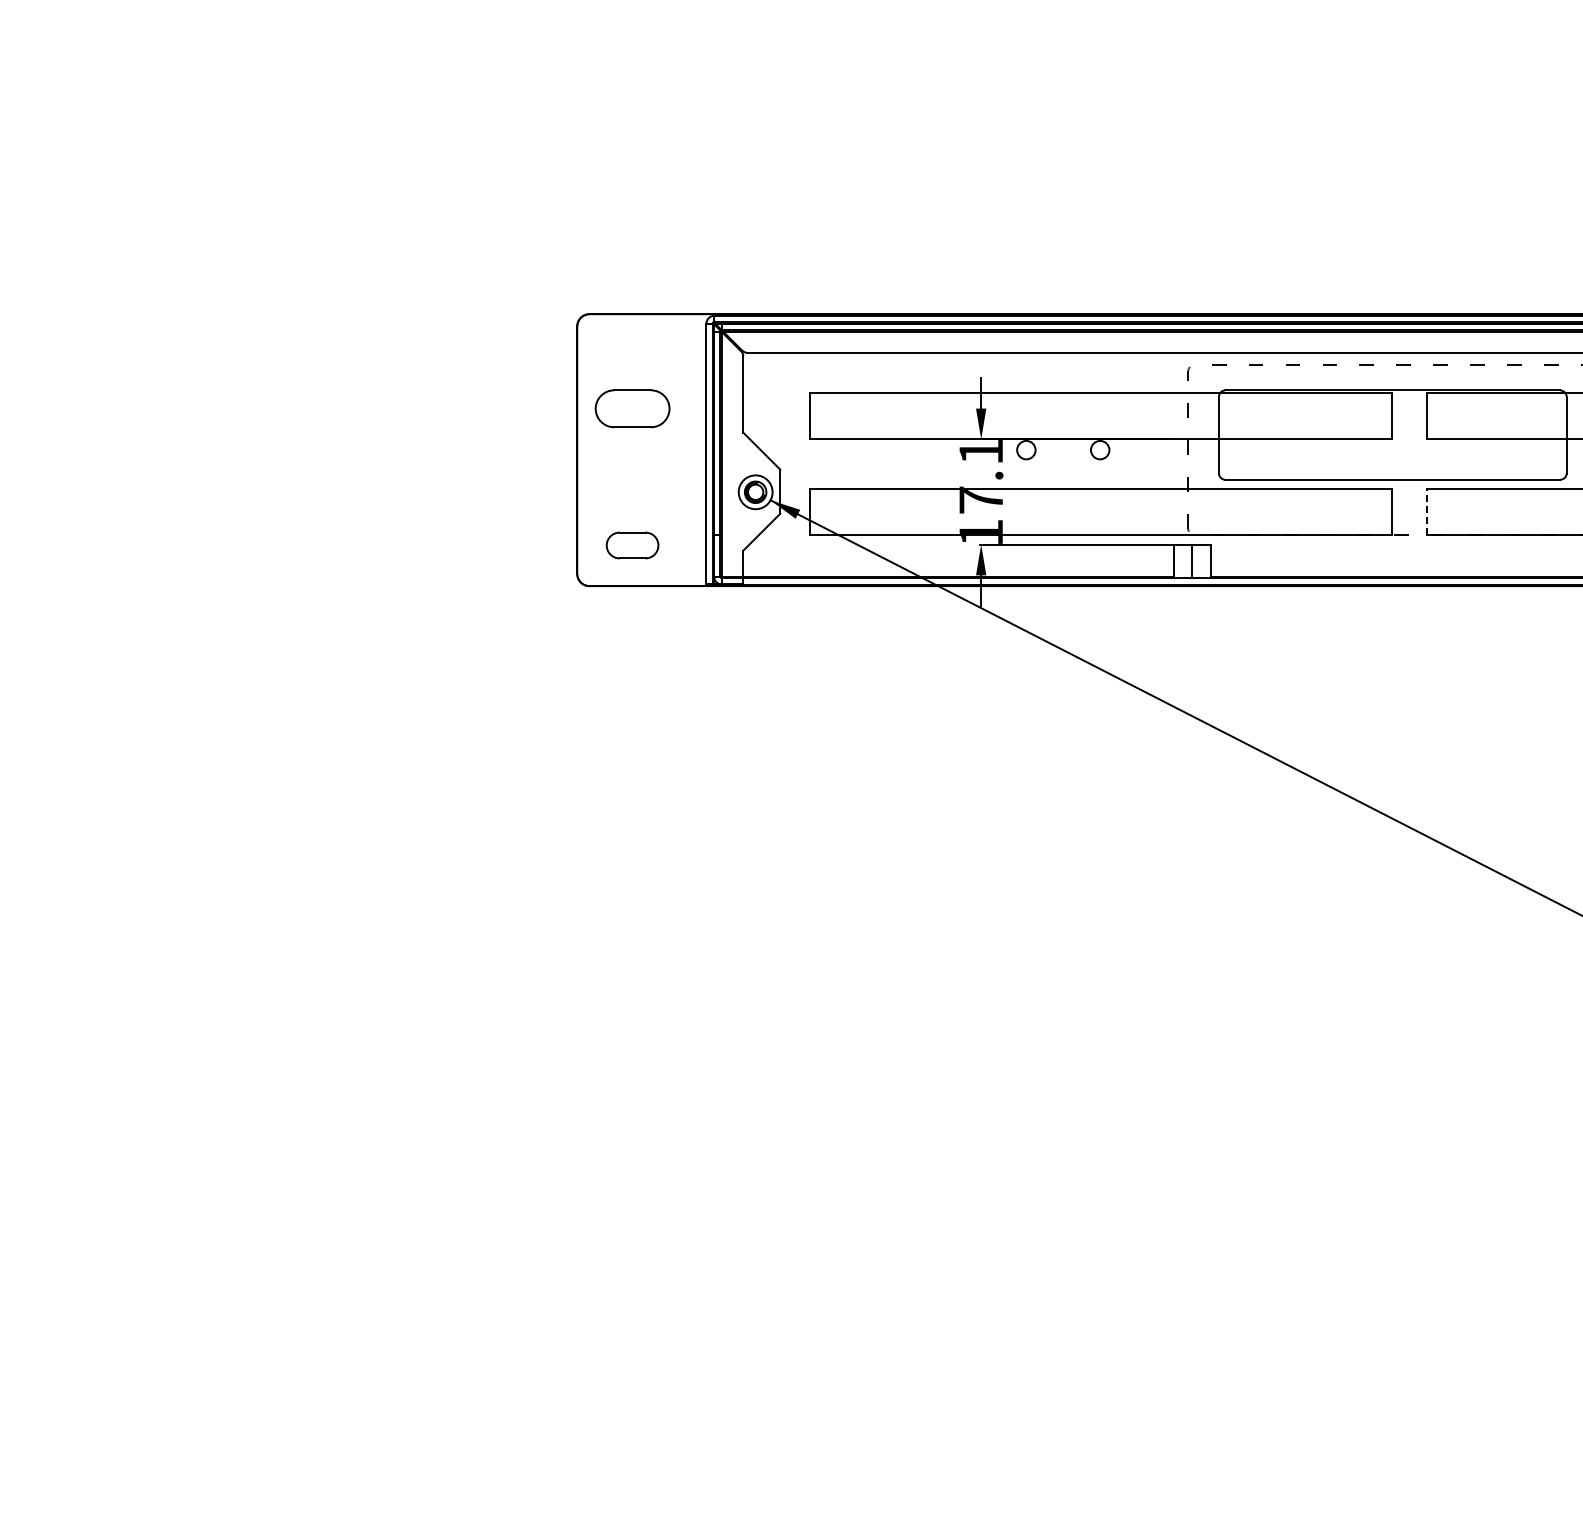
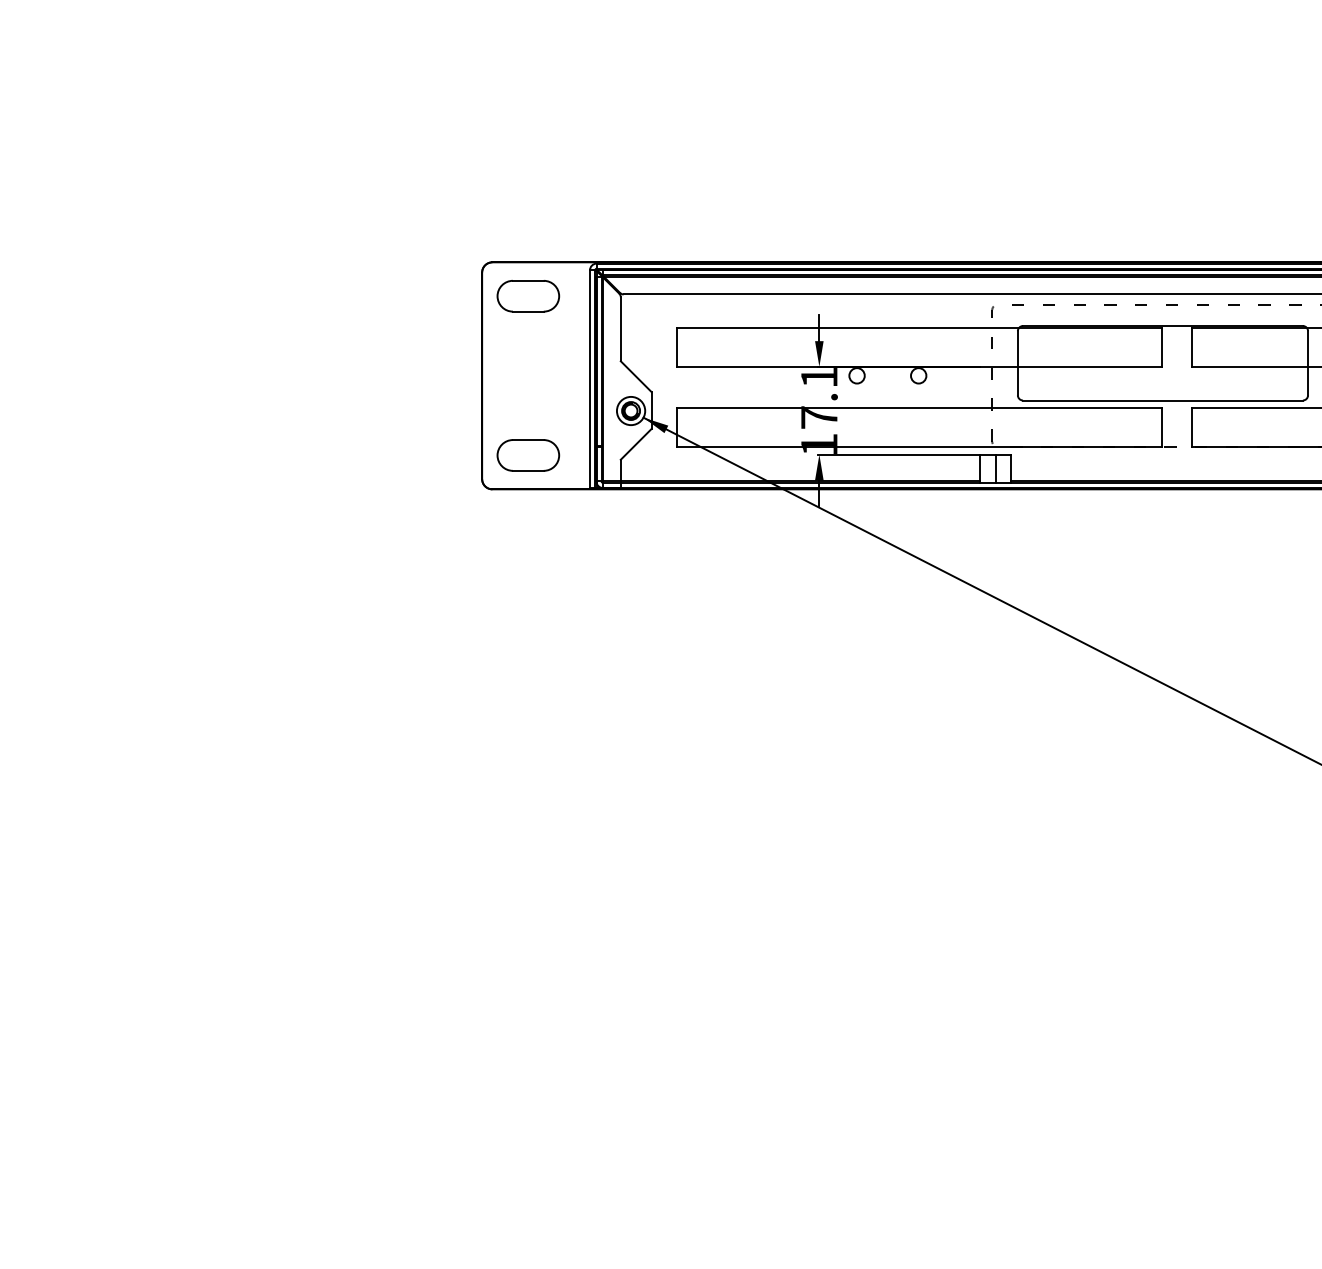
part: (632, 408) -> (528, 295), moved
line: (1427, 511) -> (1191, 427), dashed -> solid
part: (632, 545) -> (528, 455), size x1.43

